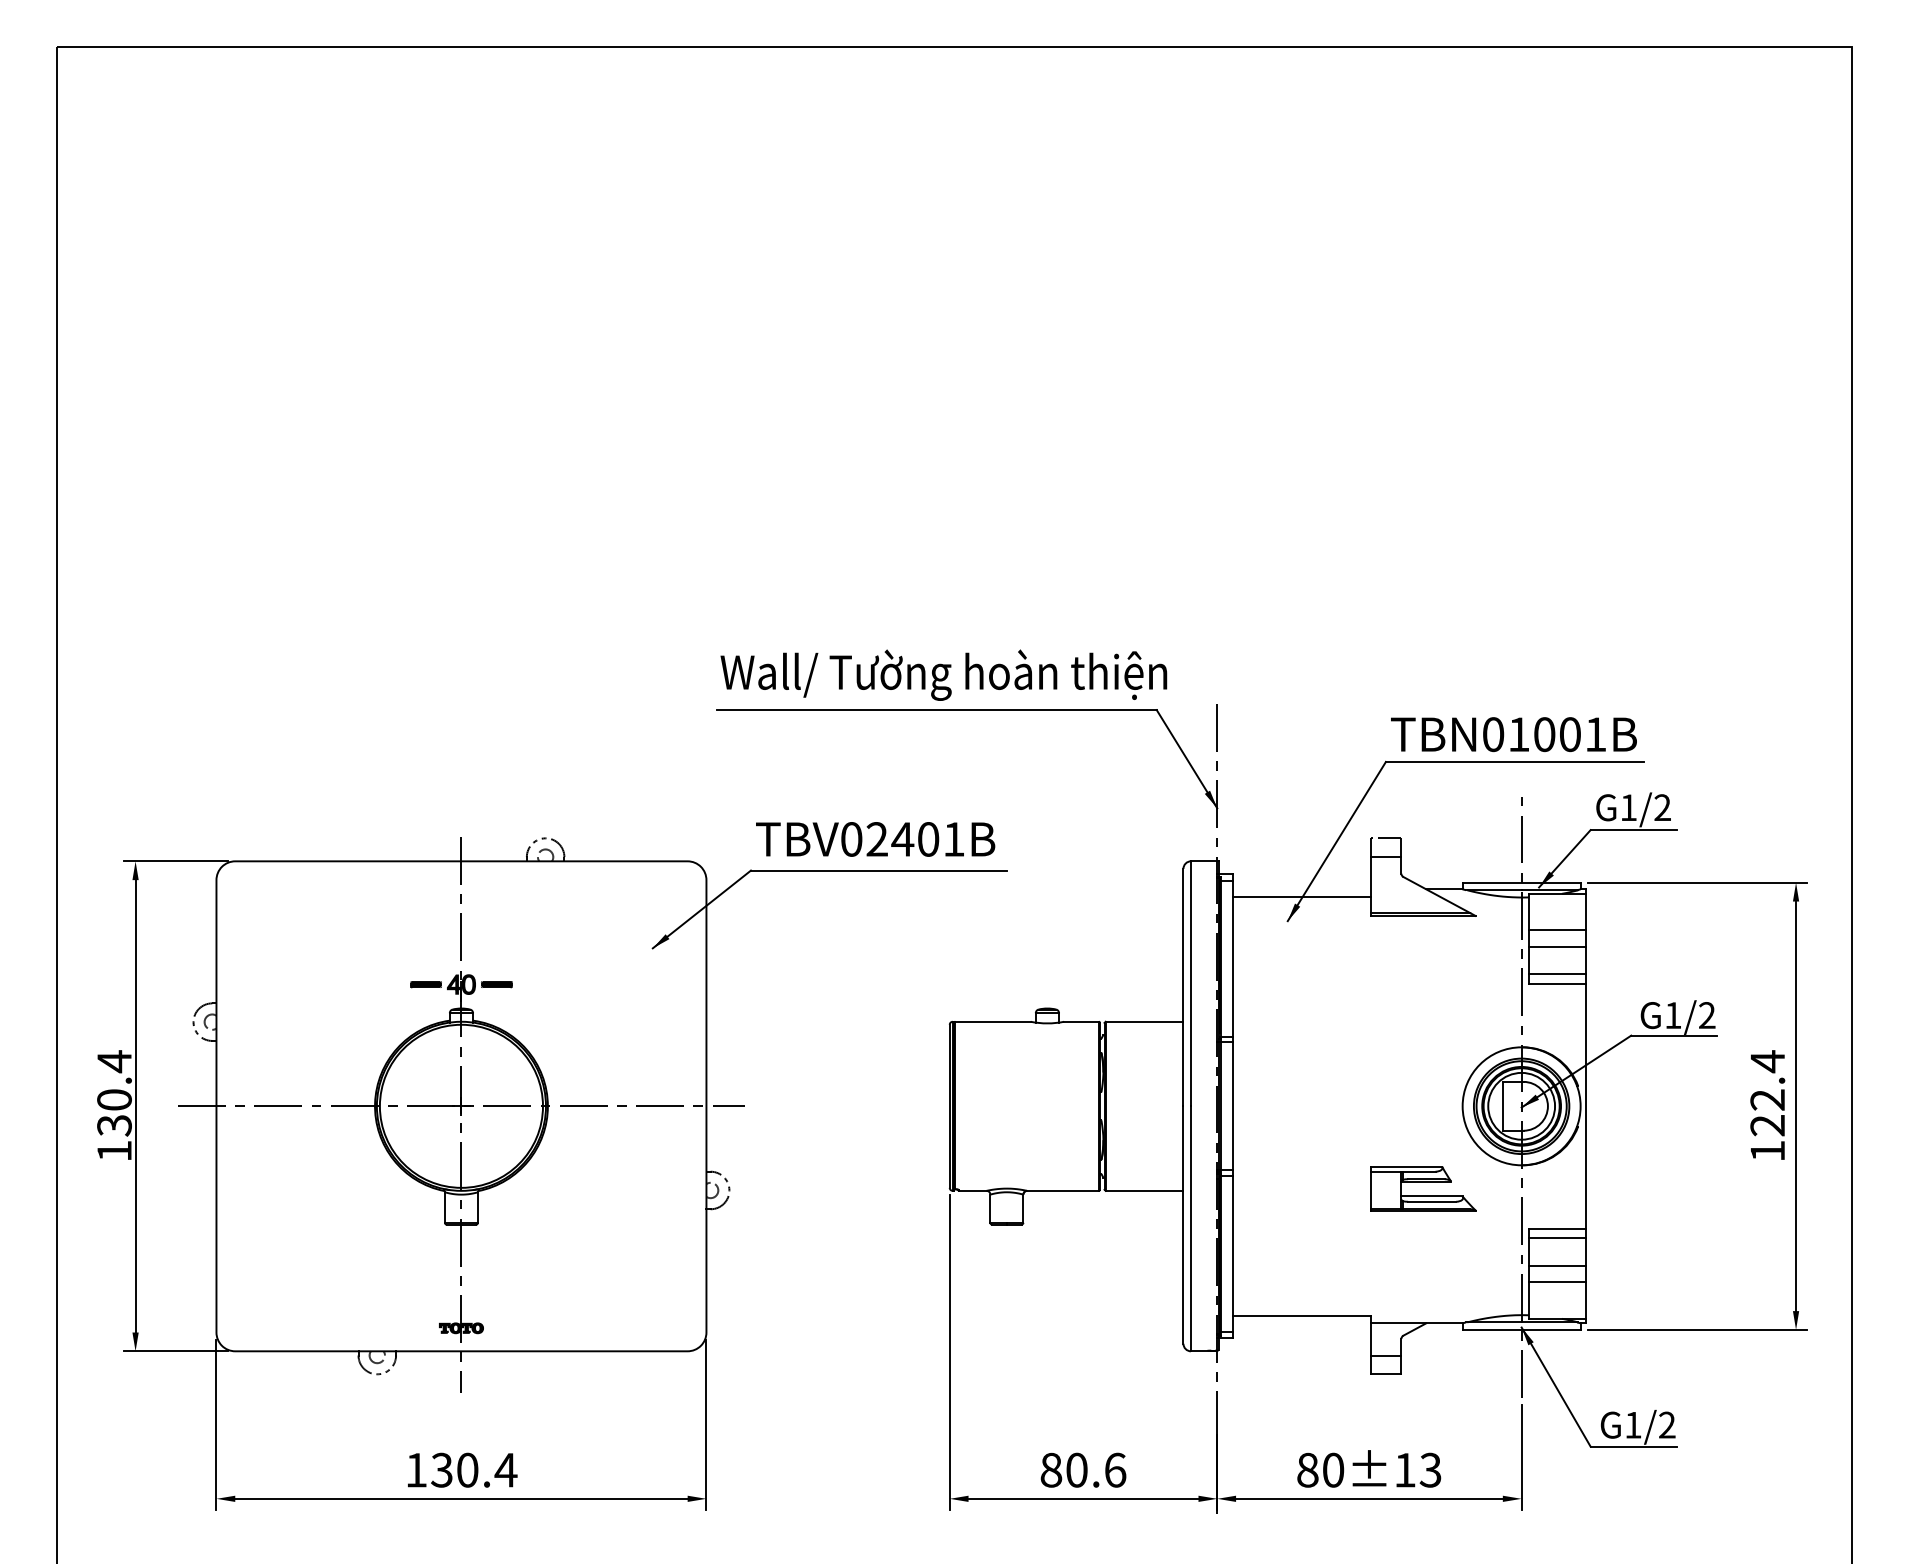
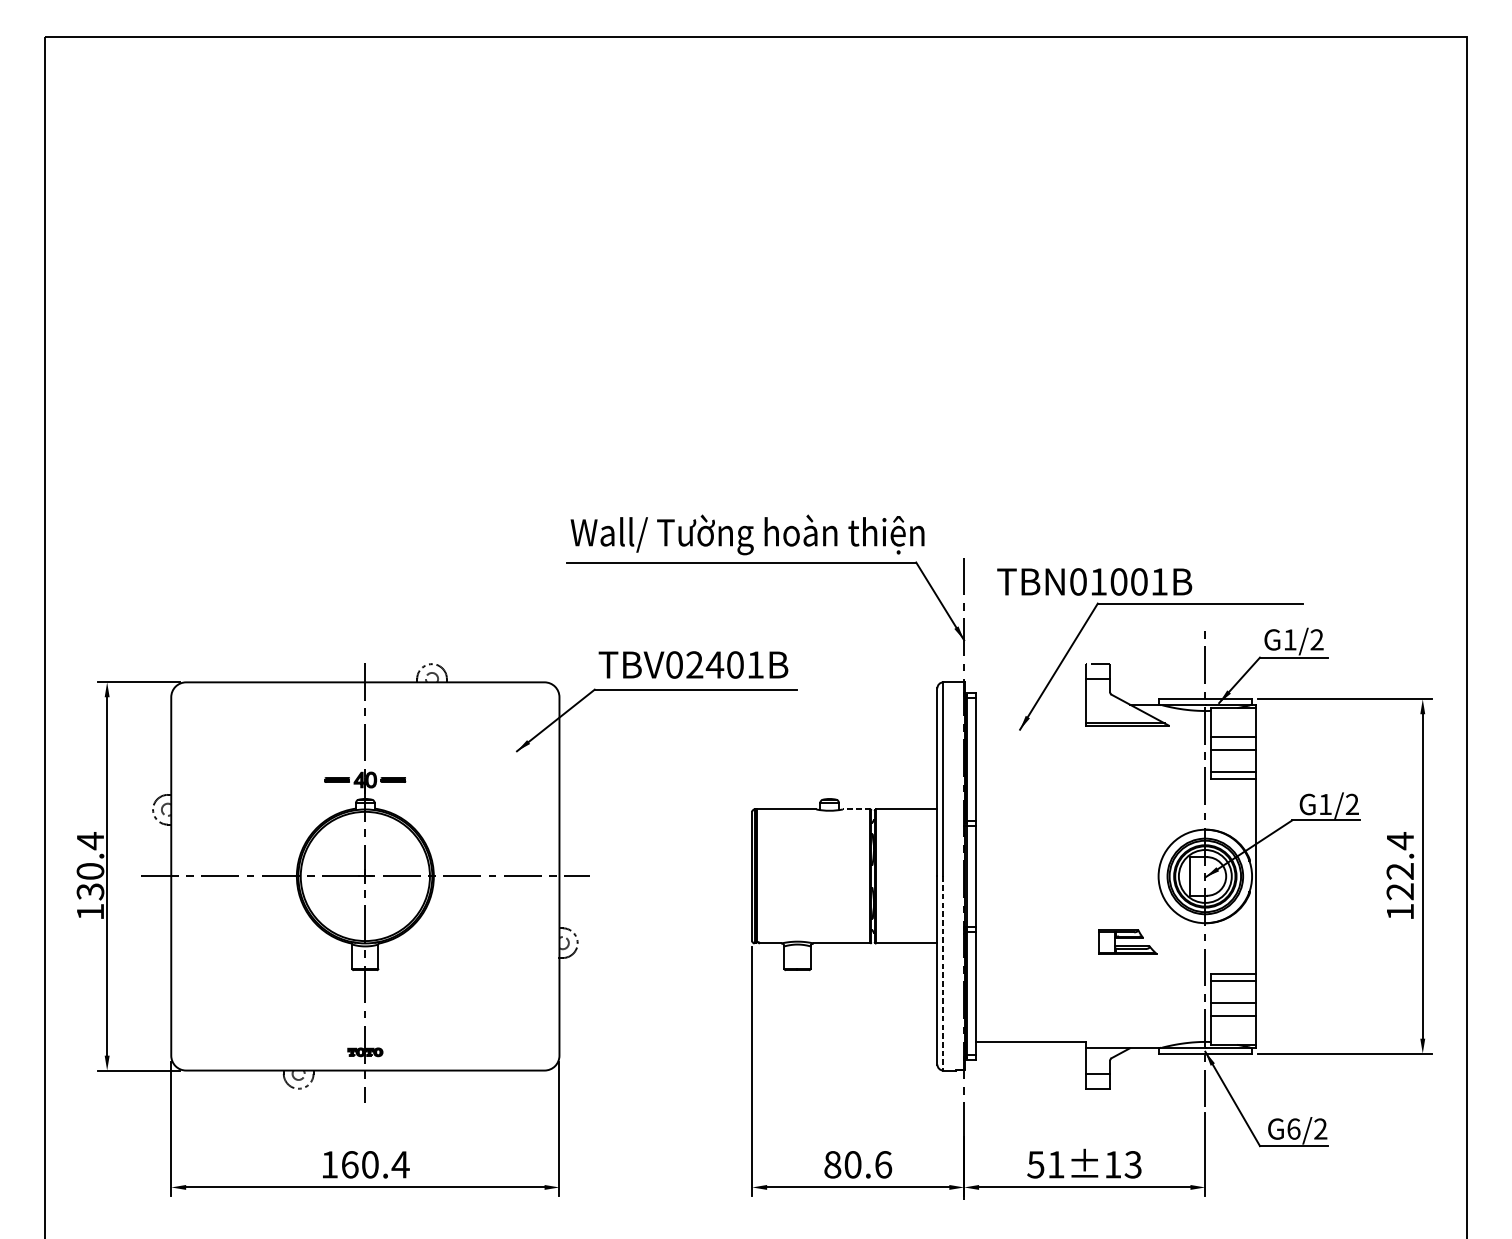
text: (1513, 734) -> (1094, 581), moved
line: (1301, 896) -> (1030, 710), removed
line: (1081, 1021) -> (856, 809), solid -> dashed
part: (1423, 1188) -> (1127, 941), size x0.7
line: (1190, 1229) -> (942, 974), solid -> dashed
text: (1633, 1424) -> (1293, 1128), G1/2 -> G6/2
text: (441, 1469) -> (349, 1164), 130.4 -> 160.4
text: (1320, 1469) -> (1045, 1164), 80±13 -> 51±13

